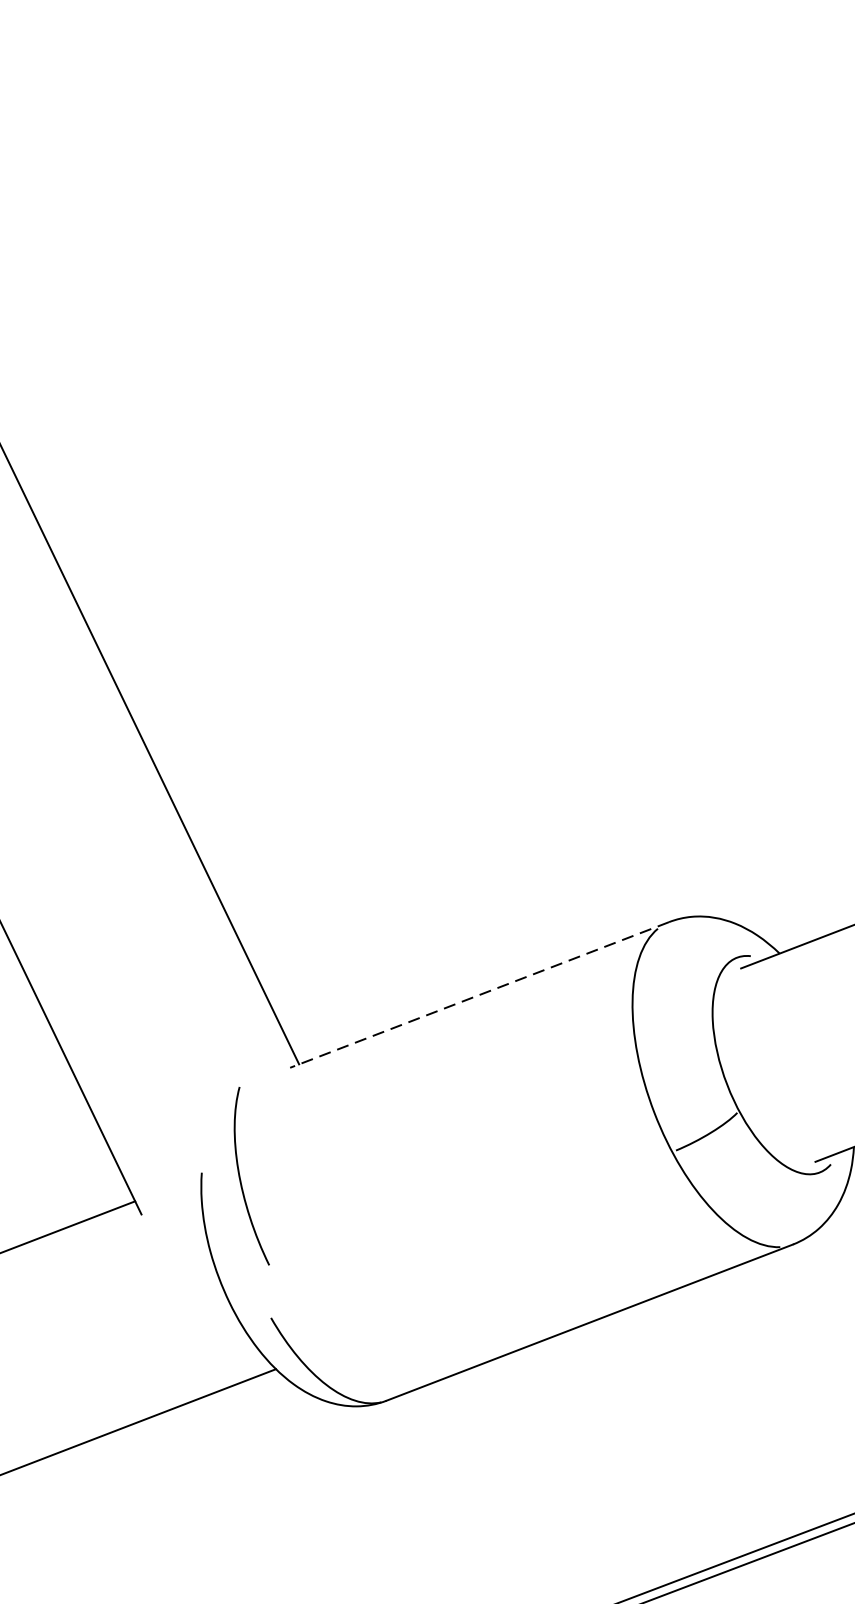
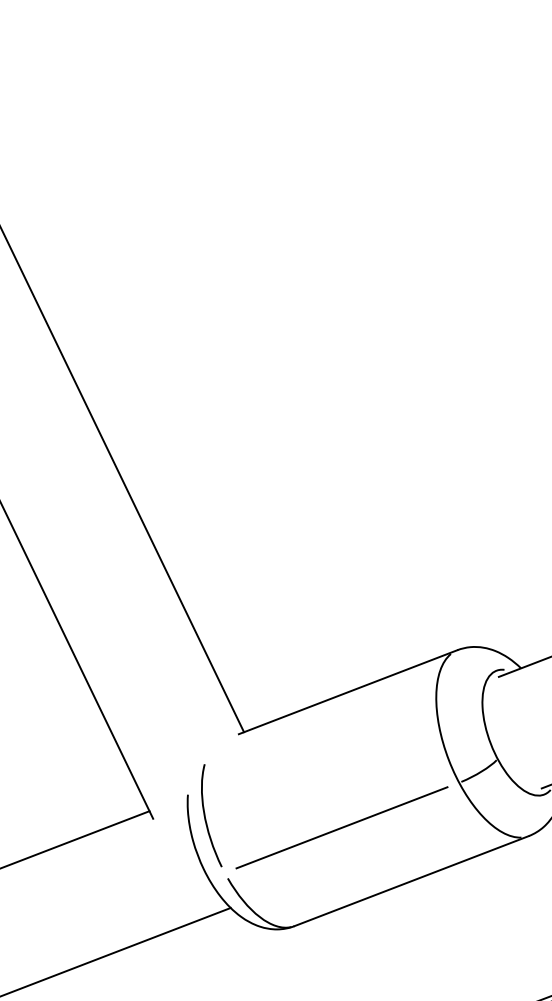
line: (478, 995) -> (347, 692), dashed -> solid
curve: (242, 1181) -> (206, 818), moved
line: (468, 1229) -> (341, 827), added

